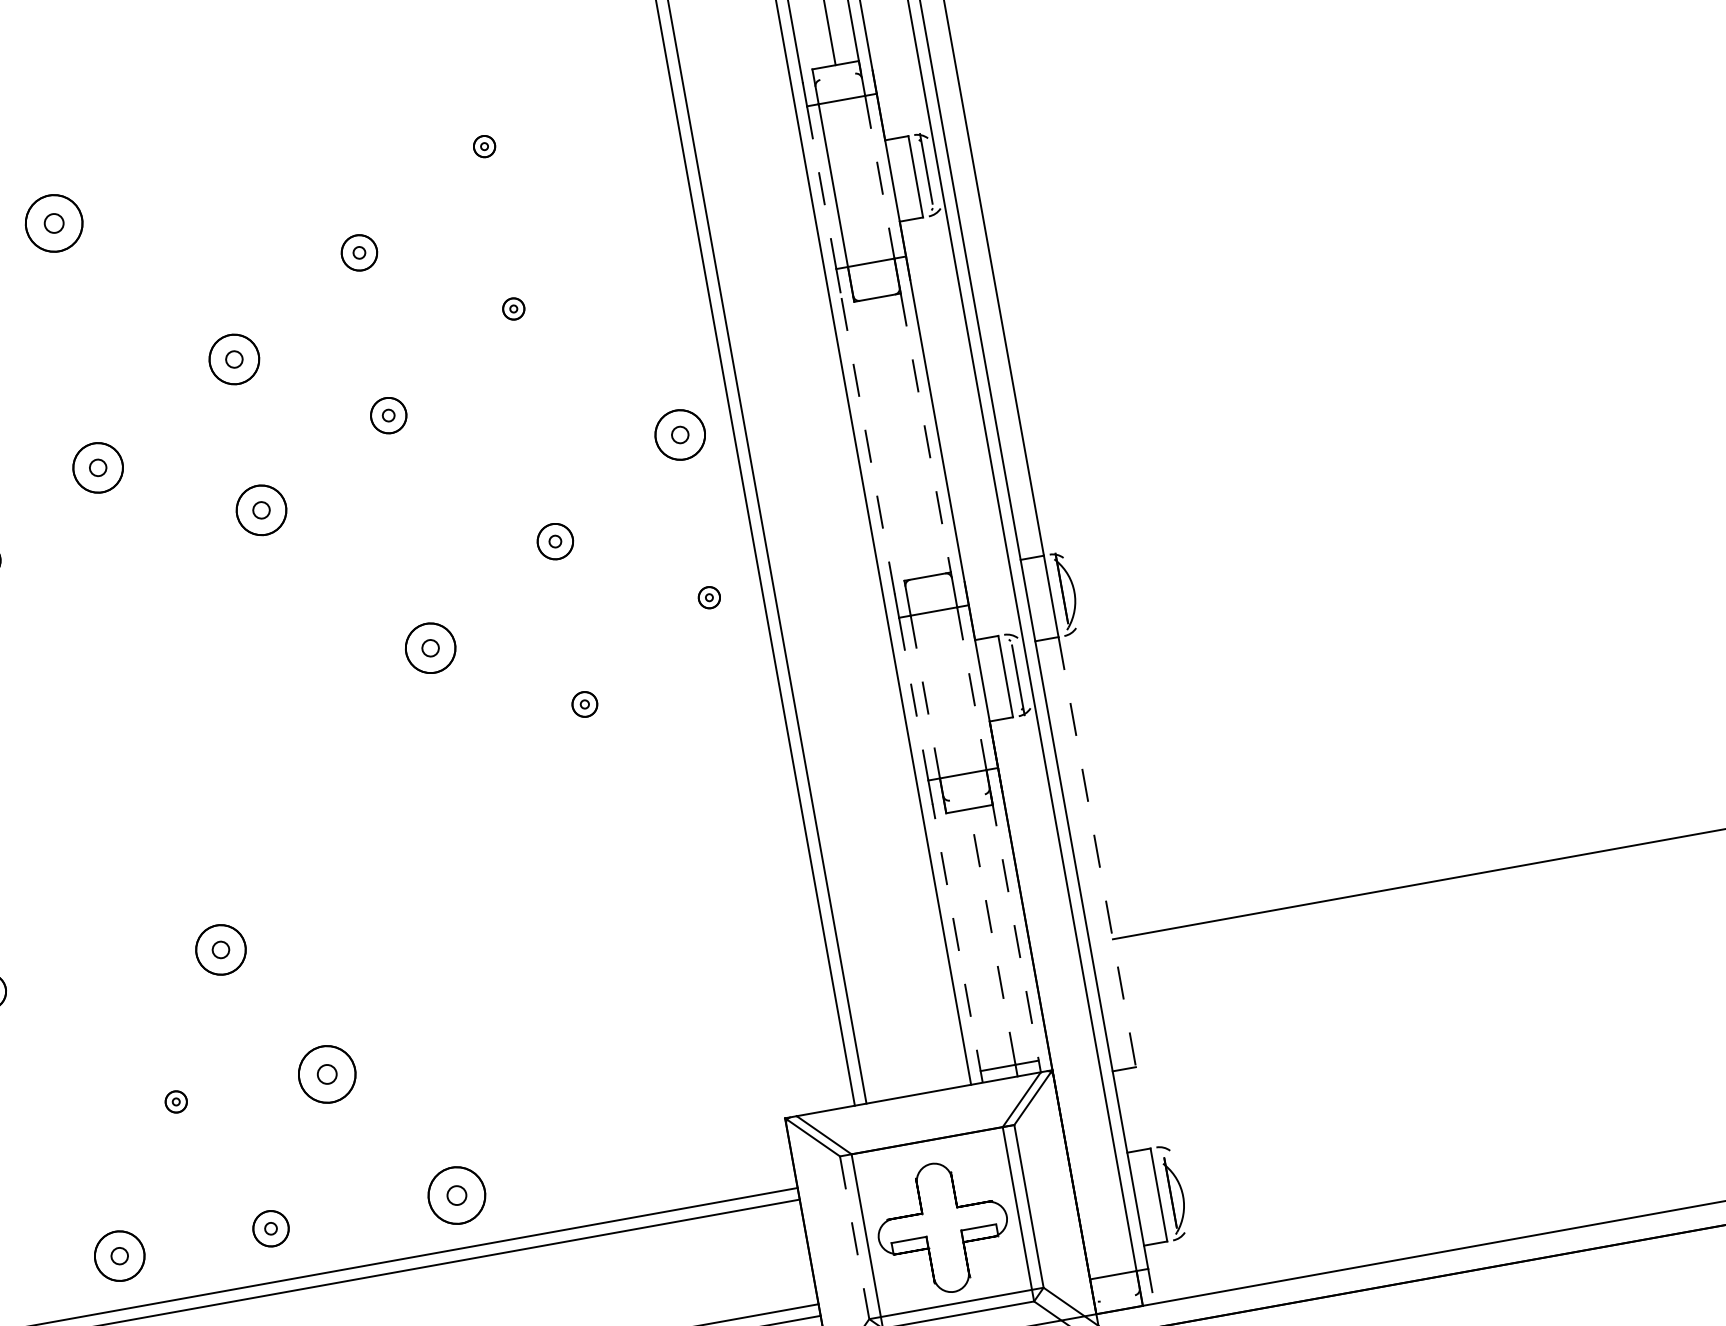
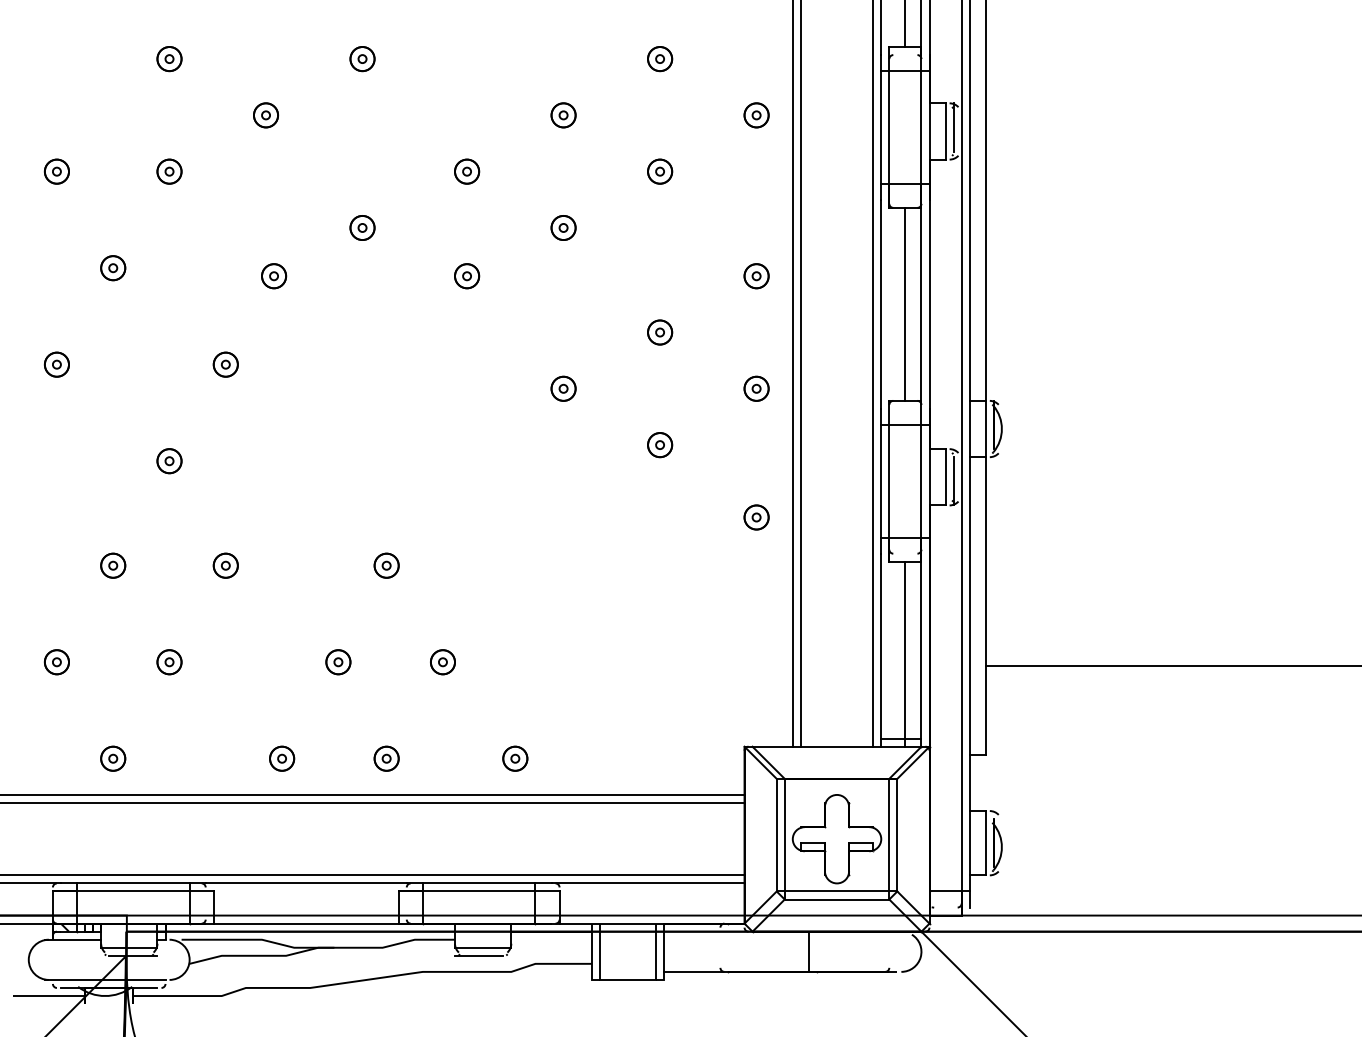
part: (484, 146) -> (660, 59), size x1.67
line: (879, 177) -> (921, 127), dashed -> solid
line: (822, 187) -> (881, 127), dashed -> solid
part: (638, 202) -> (756, 115), added
part: (54, 224) -> (362, 59), size x0.62
part: (514, 308) -> (660, 171), size x1.67
part: (235, 358) -> (467, 171), size x0.71
line: (925, 433) -> (921, 304), dashed -> solid
part: (680, 435) -> (756, 276), size x0.71
line: (902, 435) -> (905, 303), added
line: (868, 443) -> (881, 304), dashed -> solid
part: (97, 467) -> (362, 227), size x0.71
part: (262, 510) -> (467, 276), size x0.71
part: (709, 597) -> (756, 388), size x1.67
part: (430, 647) -> (563, 388), size x0.71
line: (971, 688) -> (921, 481), dashed -> solid
line: (925, 697) -> (889, 481), dashed -> solid
line: (914, 699) -> (881, 481), dashed -> solid
part: (585, 704) -> (660, 445), size x1.43
part: (742, 783) -> (756, 517), added
line: (1096, 851) -> (985, 605), dashed -> solid
line: (1014, 927) -> (921, 646), dashed -> solid
line: (992, 935) -> (905, 649), dashed -> solid
line: (958, 943) -> (881, 650), dashed -> solid
part: (220, 949) -> (386, 565), size x0.71
part: (326, 1075) -> (442, 662), size x0.62
part: (176, 1102) -> (338, 662), size x1.67
part: (457, 1194) -> (515, 758), size x0.62
line: (854, 1238) -> (776, 835), dashed -> solid
part: (120, 1255) -> (282, 758), size x0.71

